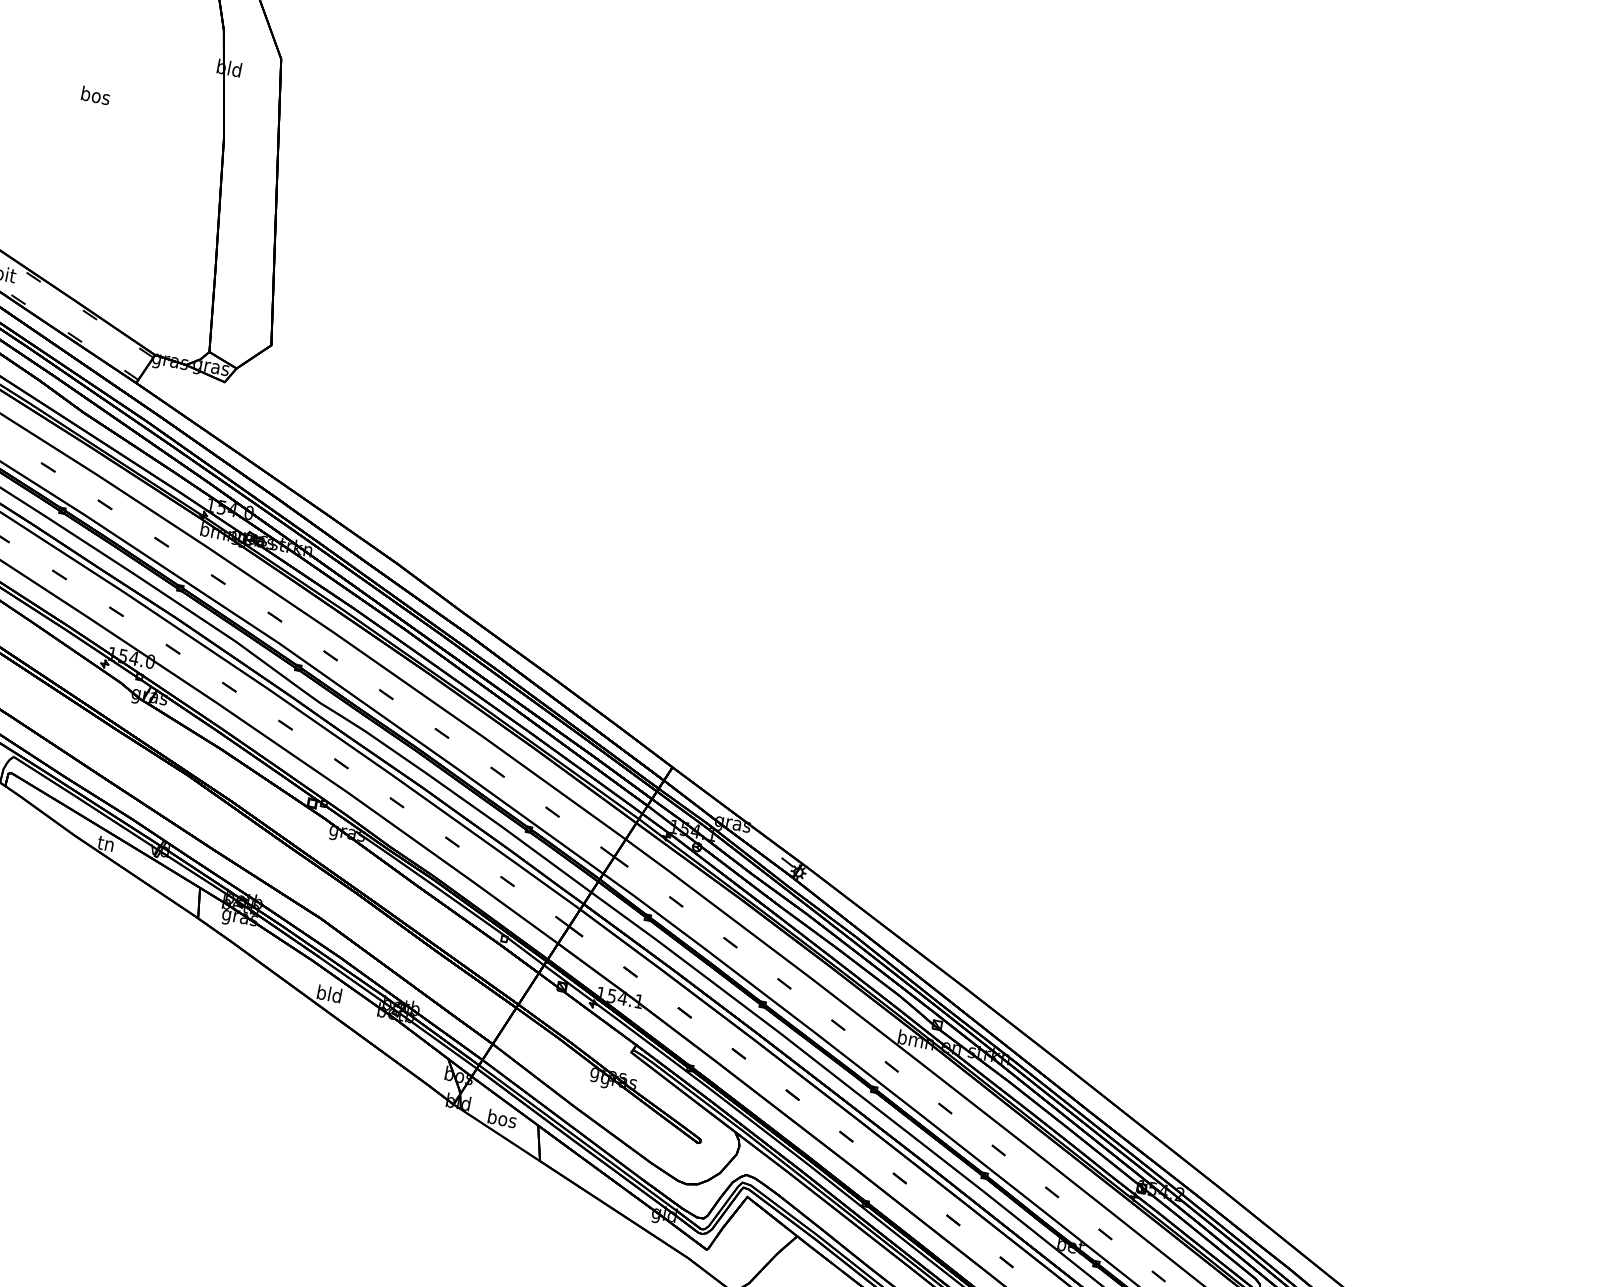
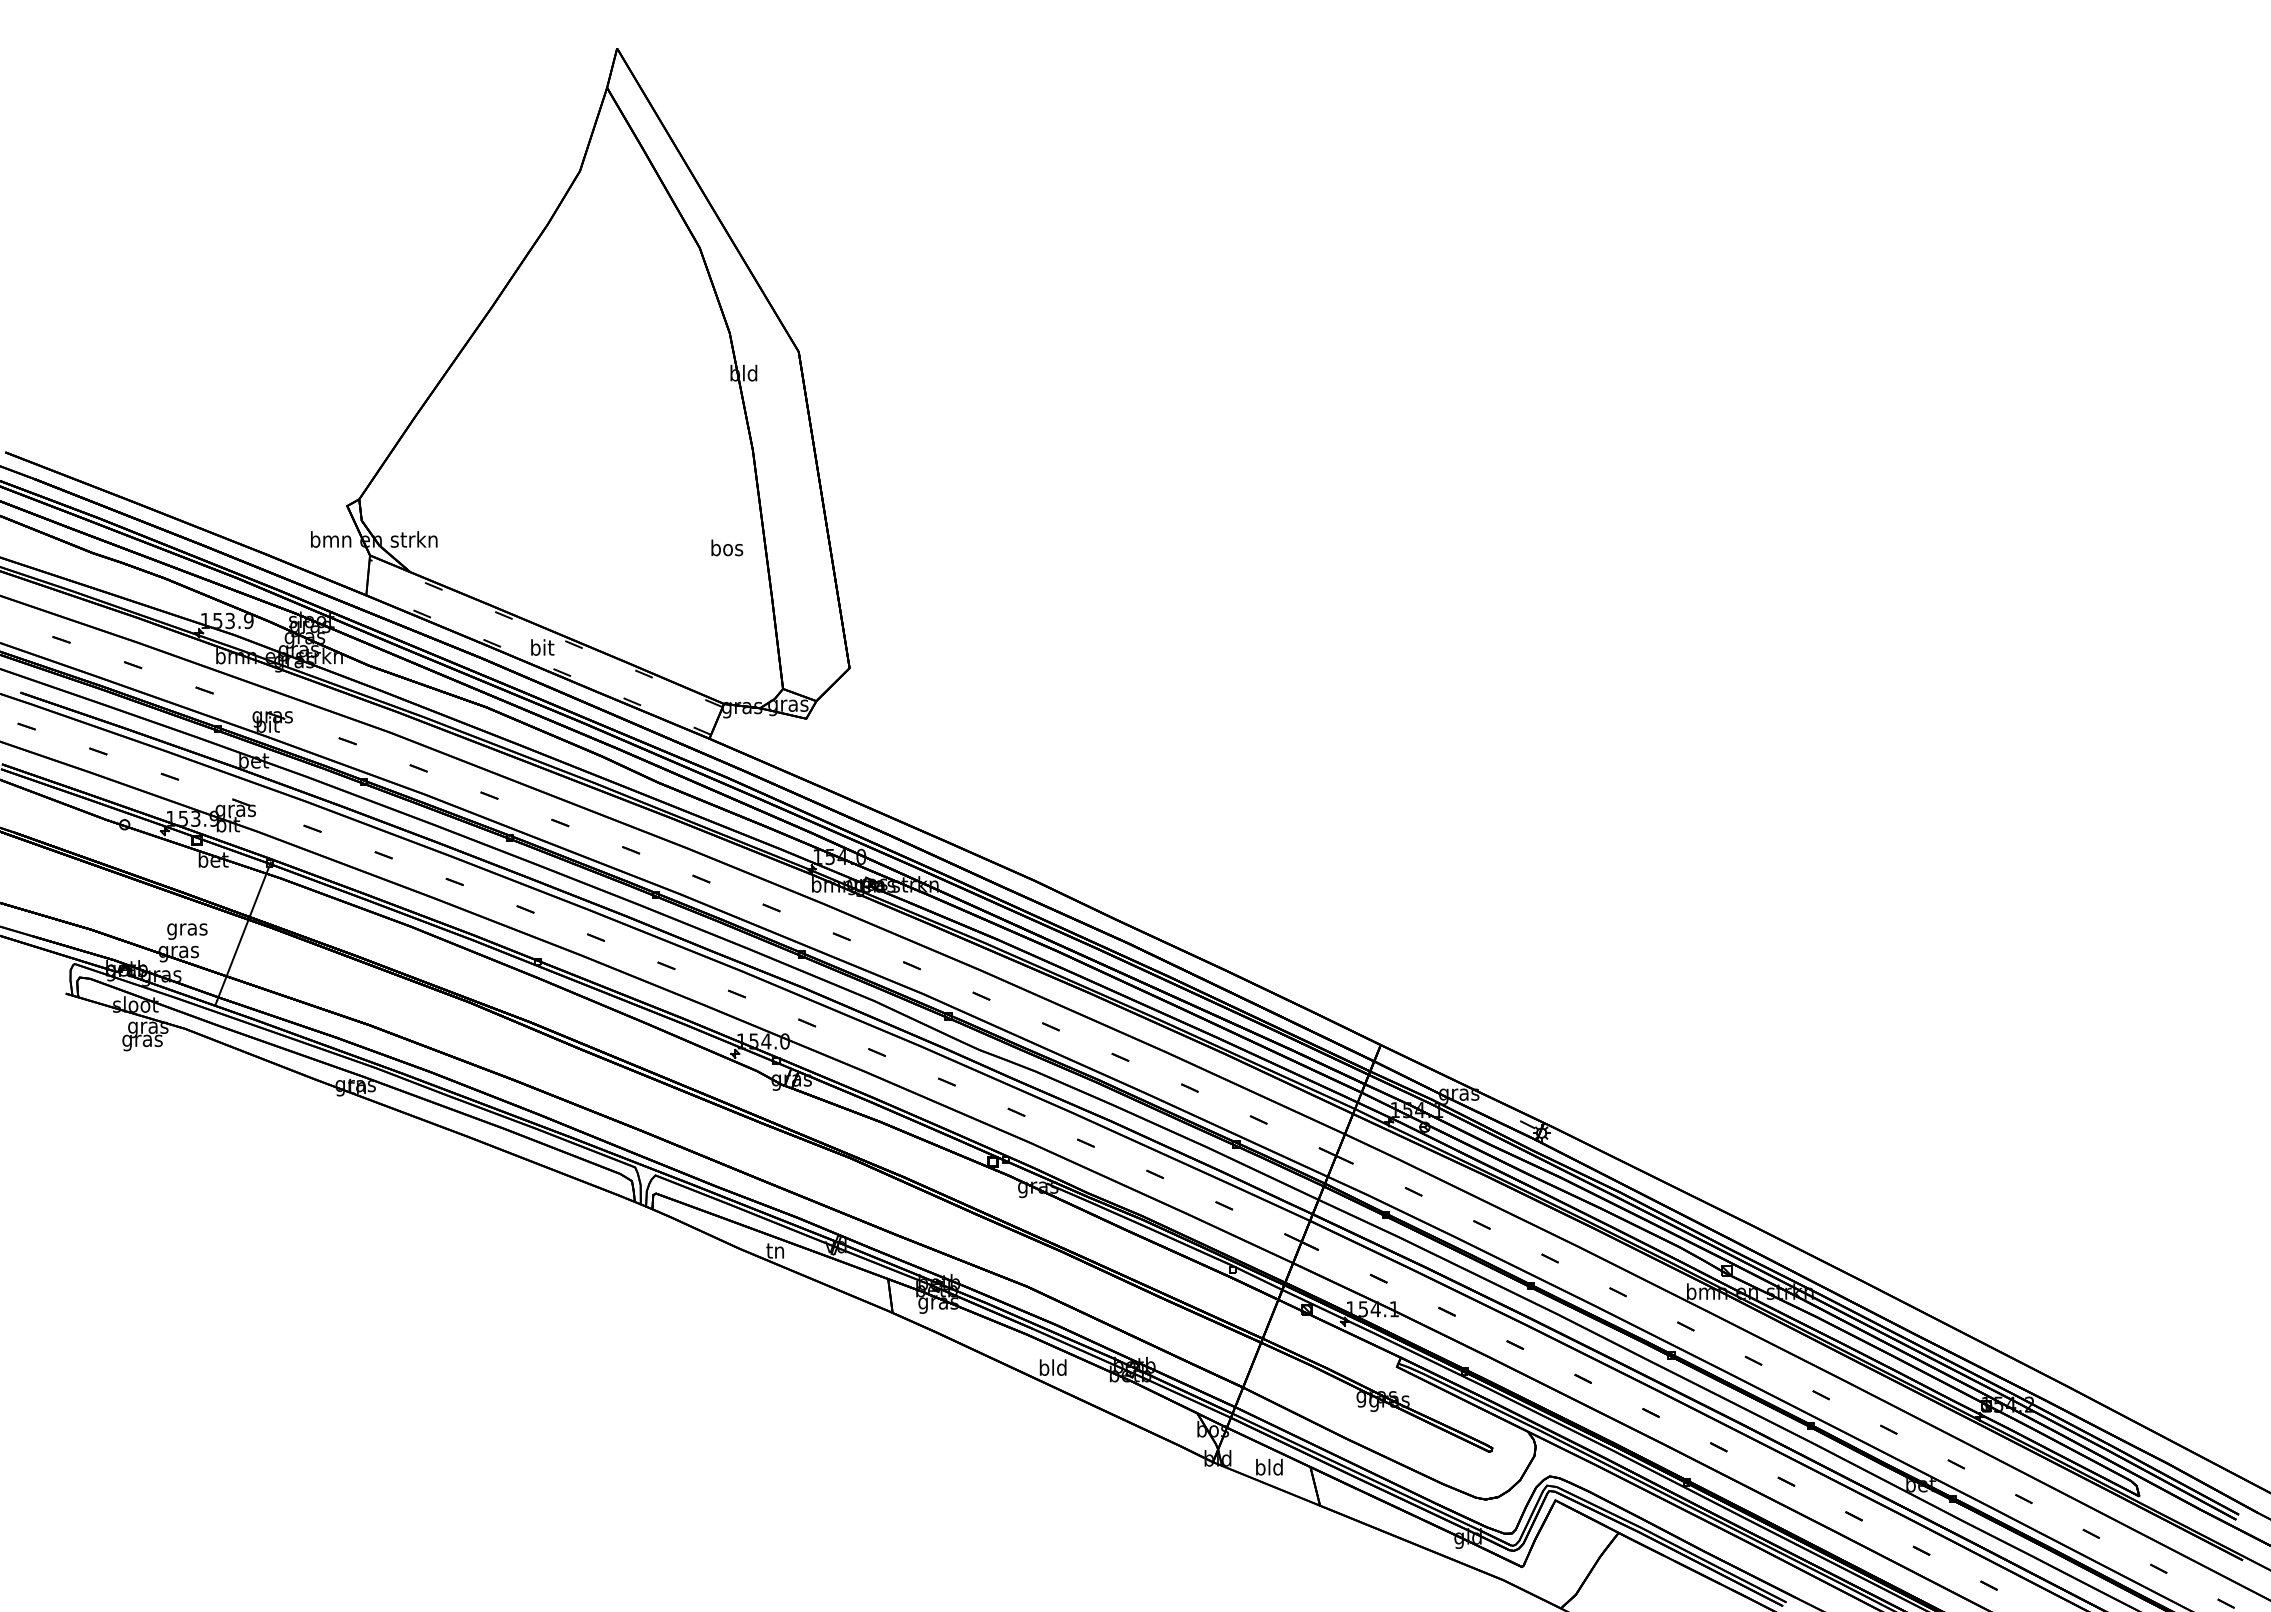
text: (96, 95) -> (727, 547), moved
text: (502, 1117) -> (1269, 1466), bos -> bld

